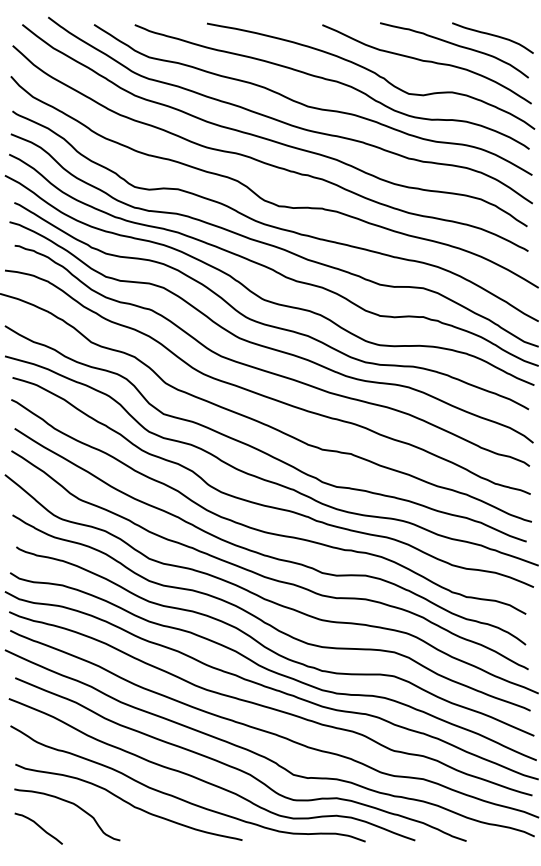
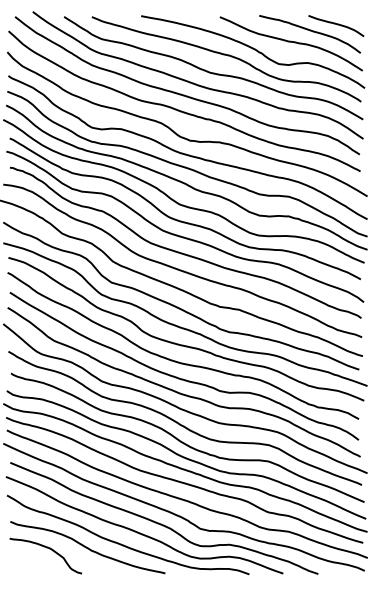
curve: (37, 827) -> (25, 564), removed

